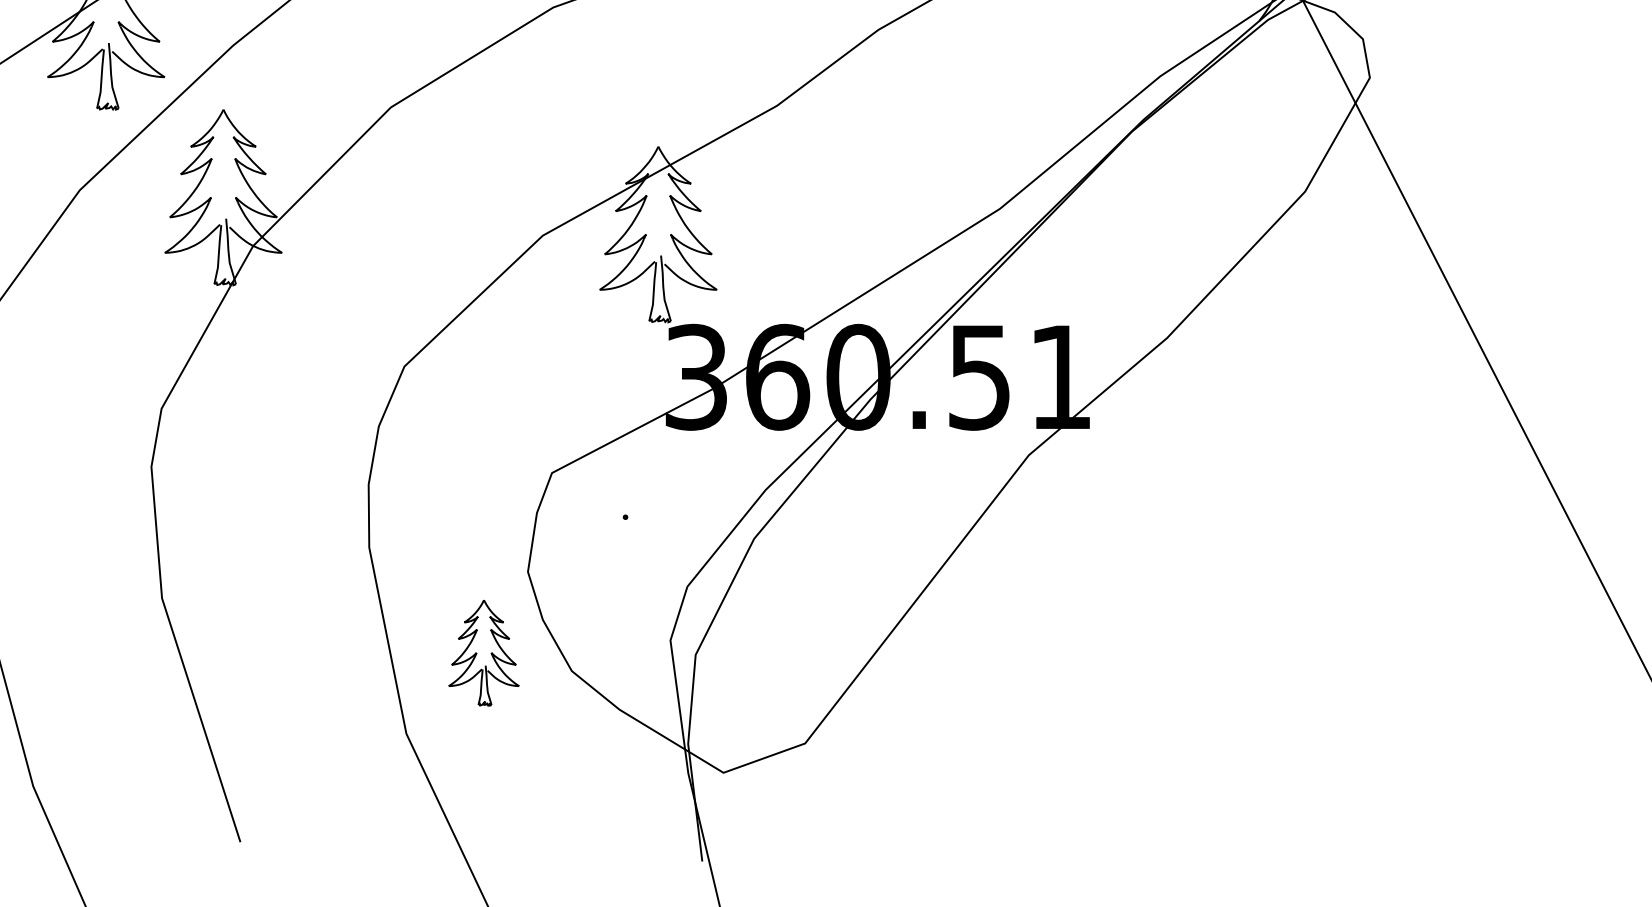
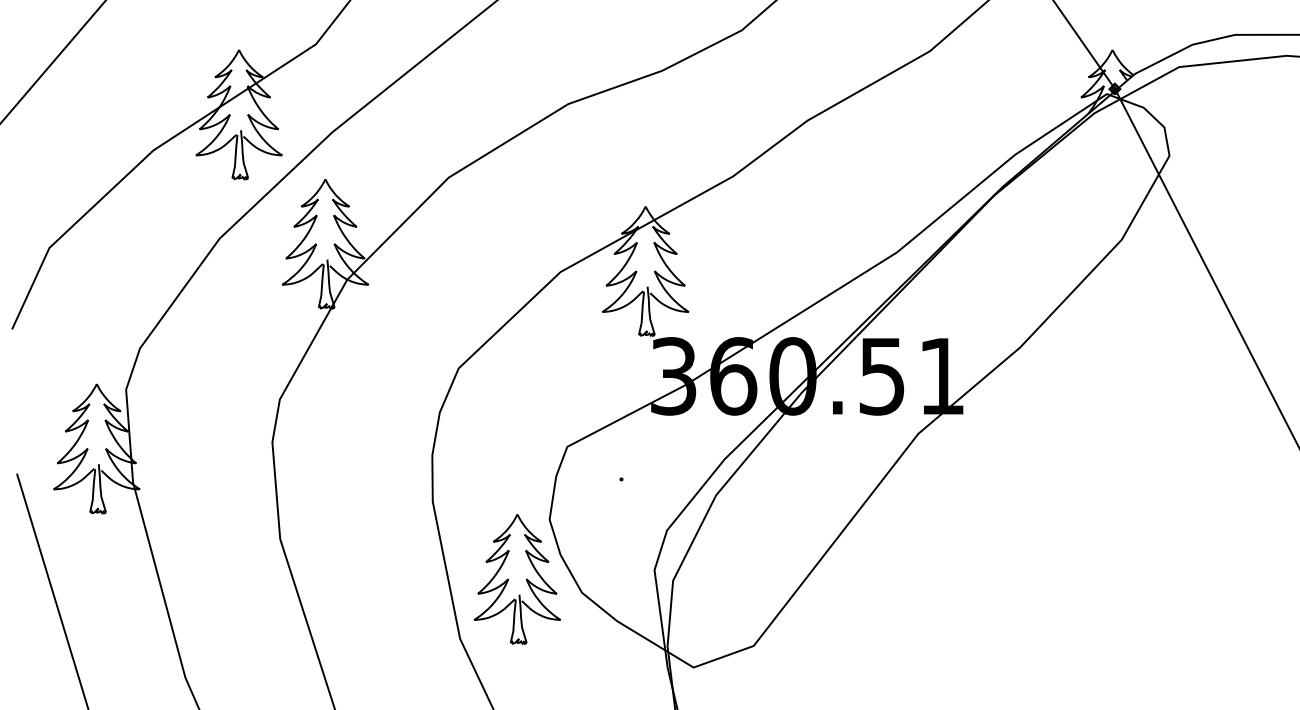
part: (482, 653) -> (516, 579), size x1.67

